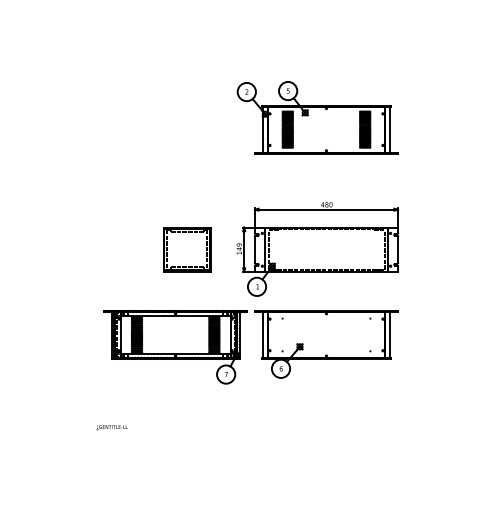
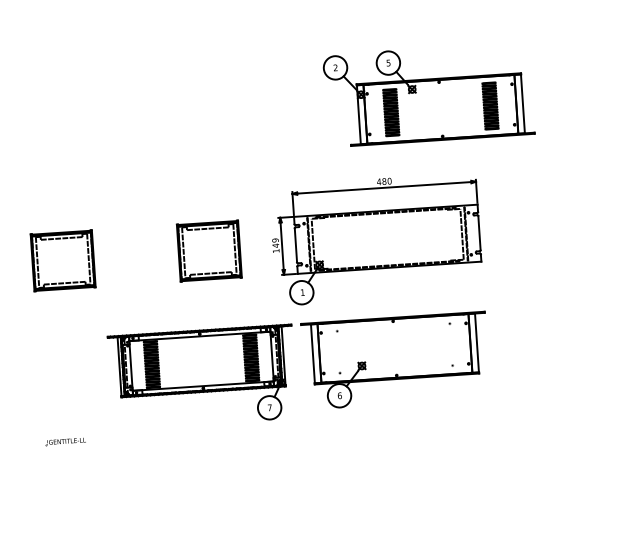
part: (317, 117) -> (428, 94), moved
part: (73, 249) -> (63, 260), added
part: (111, 427) -> (64, 441), moved

